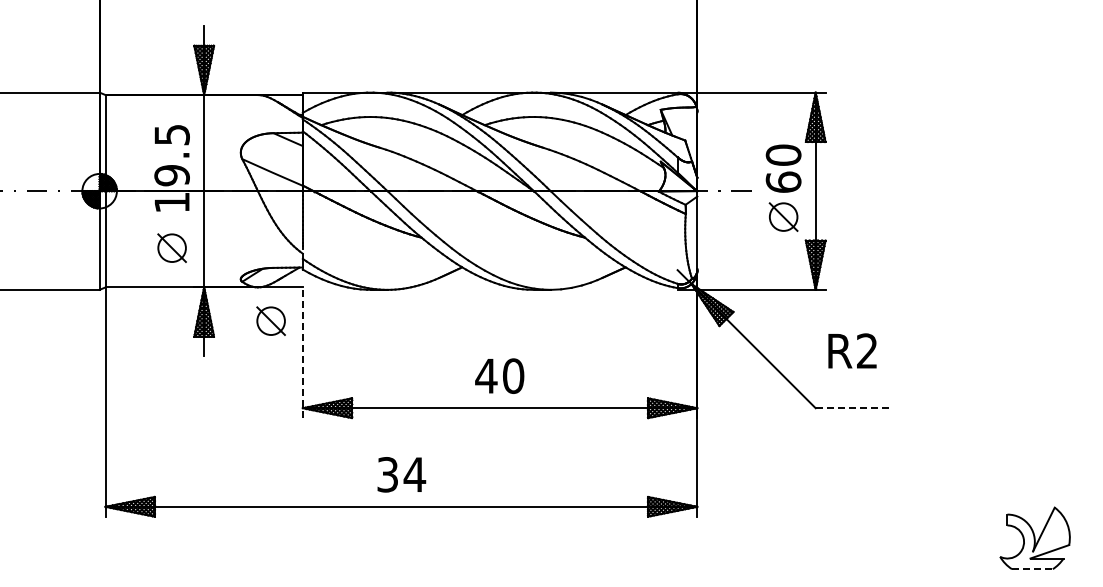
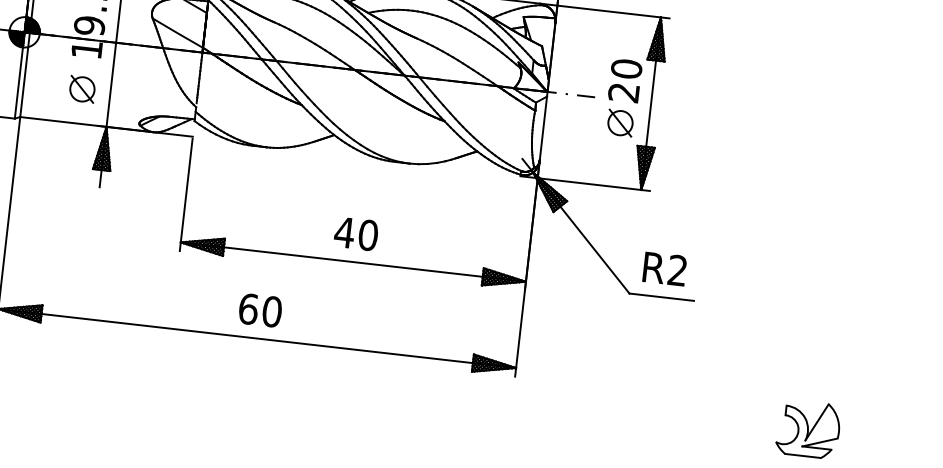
text: (783, 181) -> (623, 91), 60 -> 20
part: (270, 320) -> (161, 162), removed
text: (852, 350) -> (664, 268), moved
line: (302, 354) -> (185, 195), dashed -> solid
line: (852, 408) -> (661, 297), dashed -> solid
text: (401, 474) -> (260, 310), 34 -> 60
line: (1032, 569) -> (803, 456), dashed -> solid

